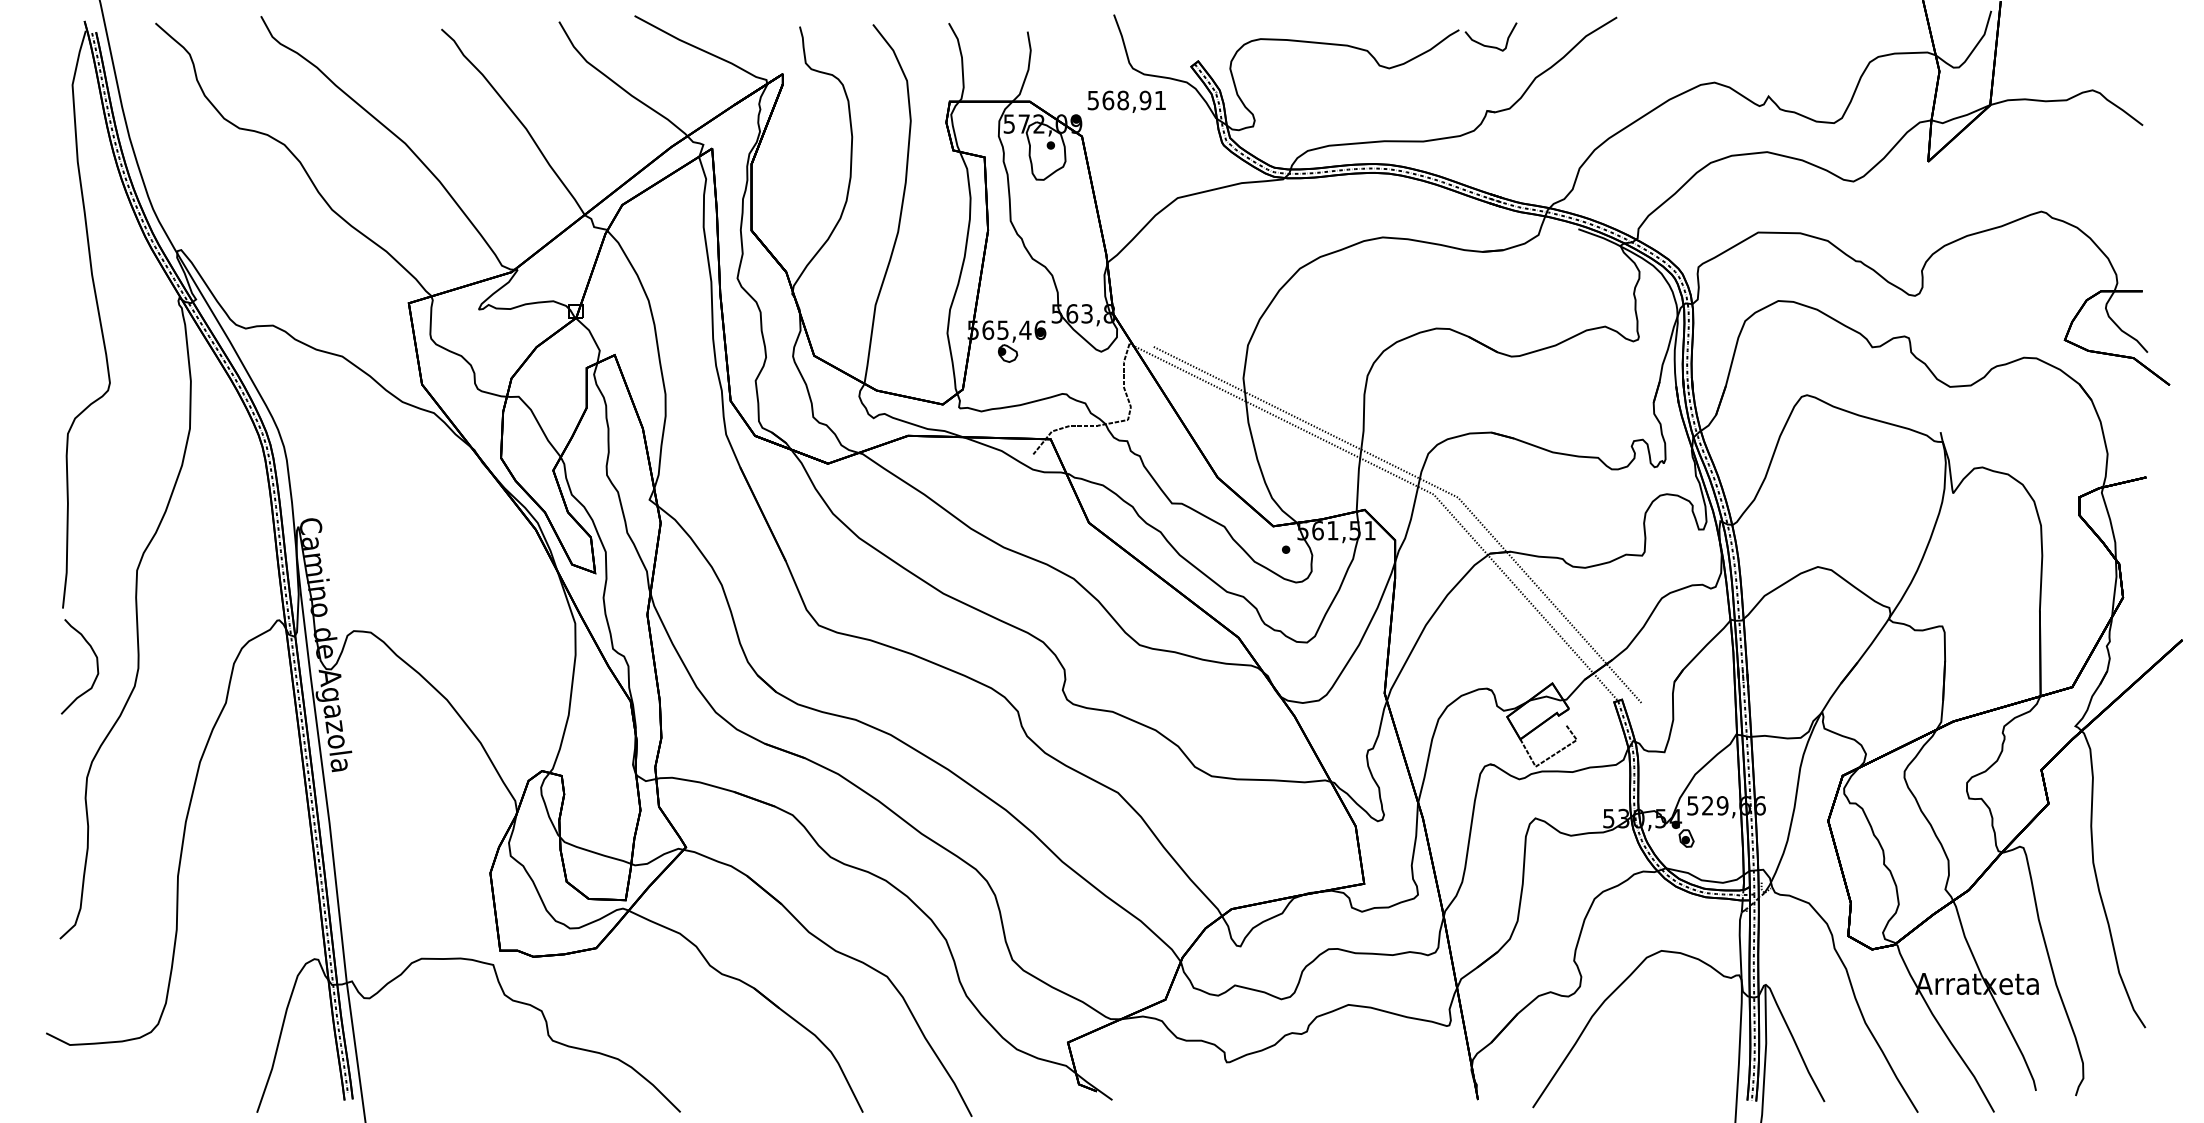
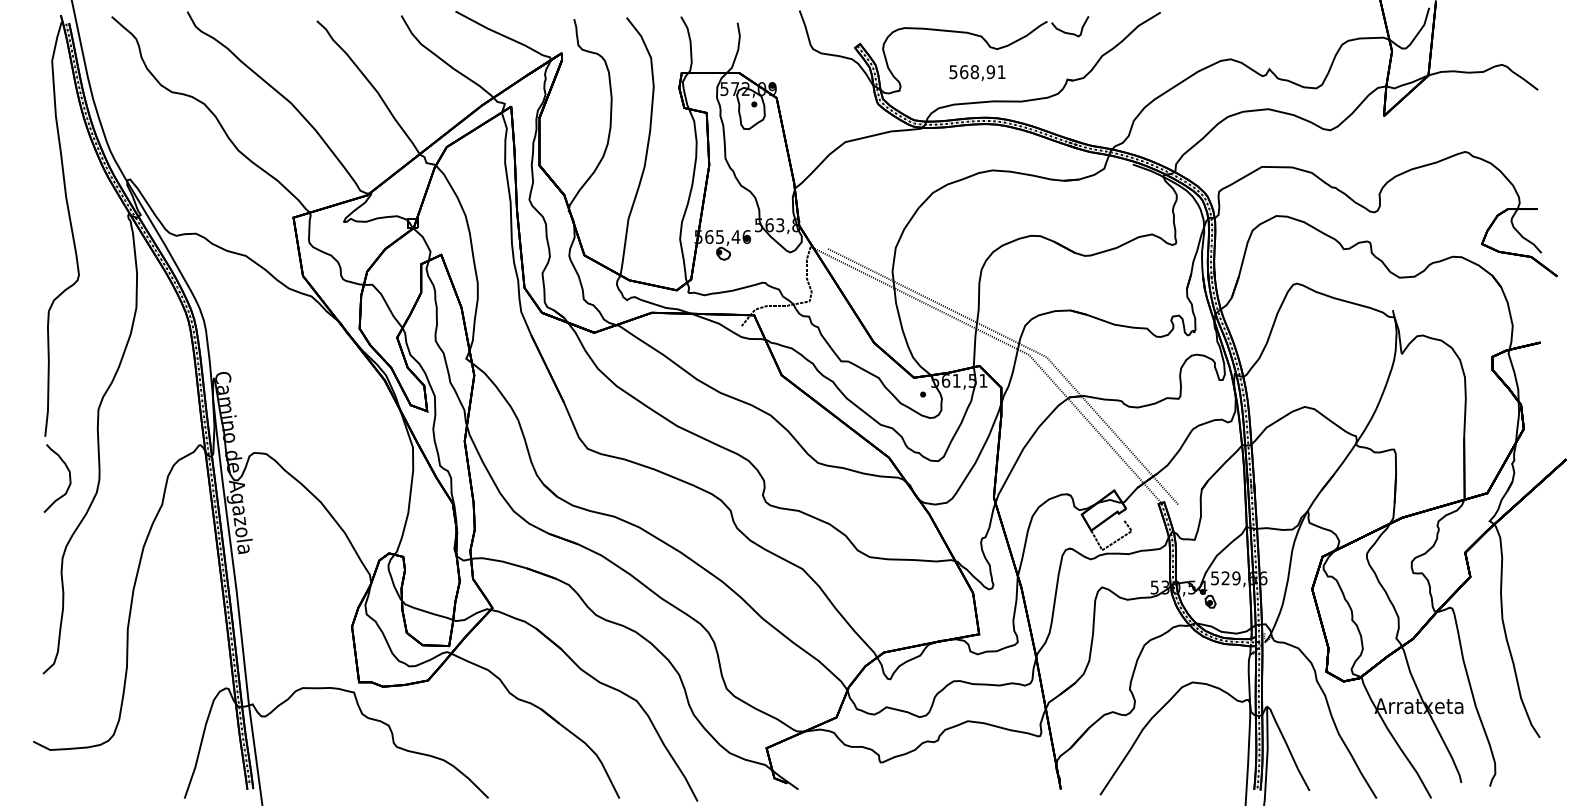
text: (1126, 101) -> (977, 72), moved

